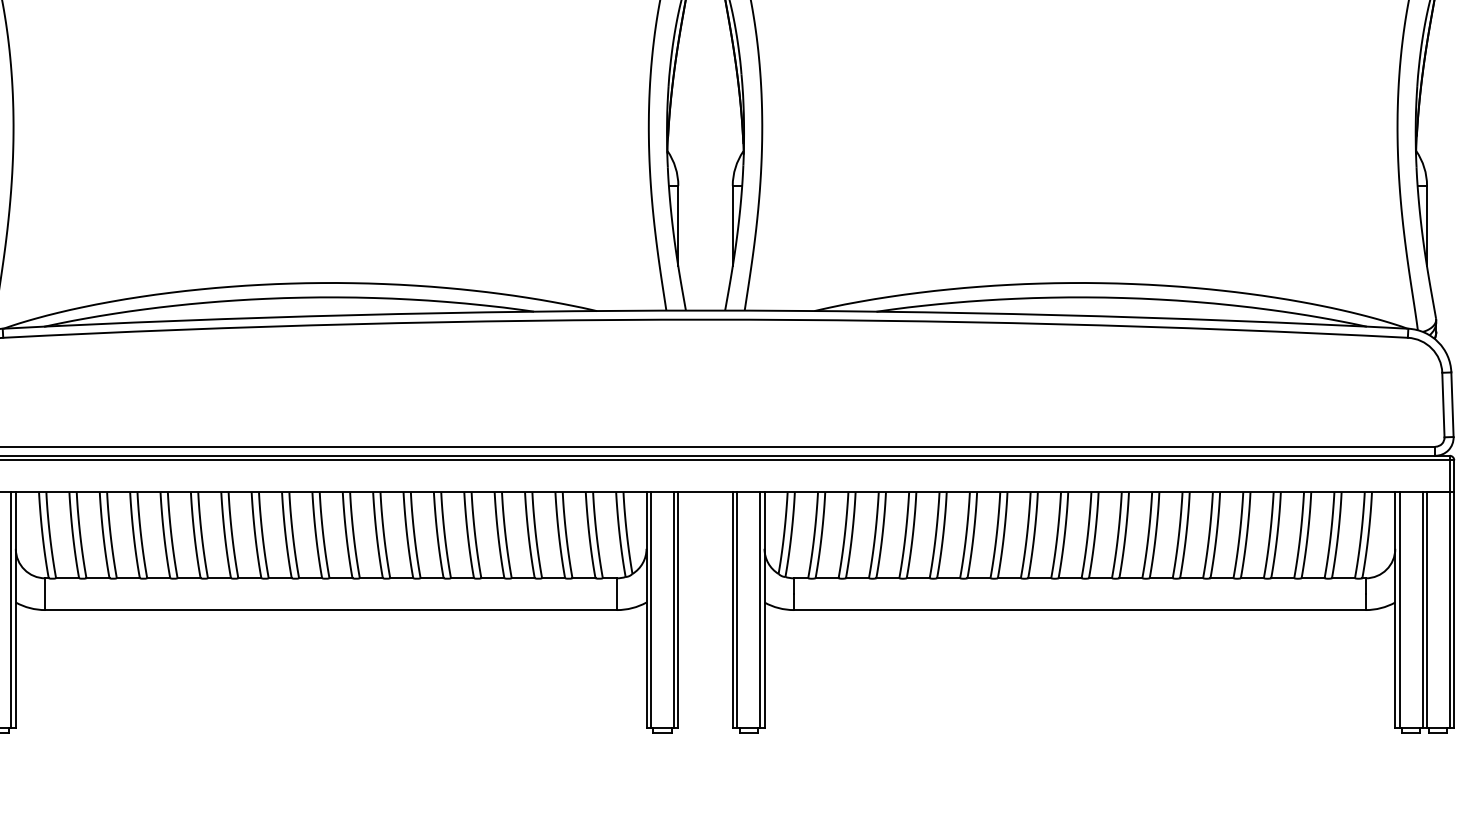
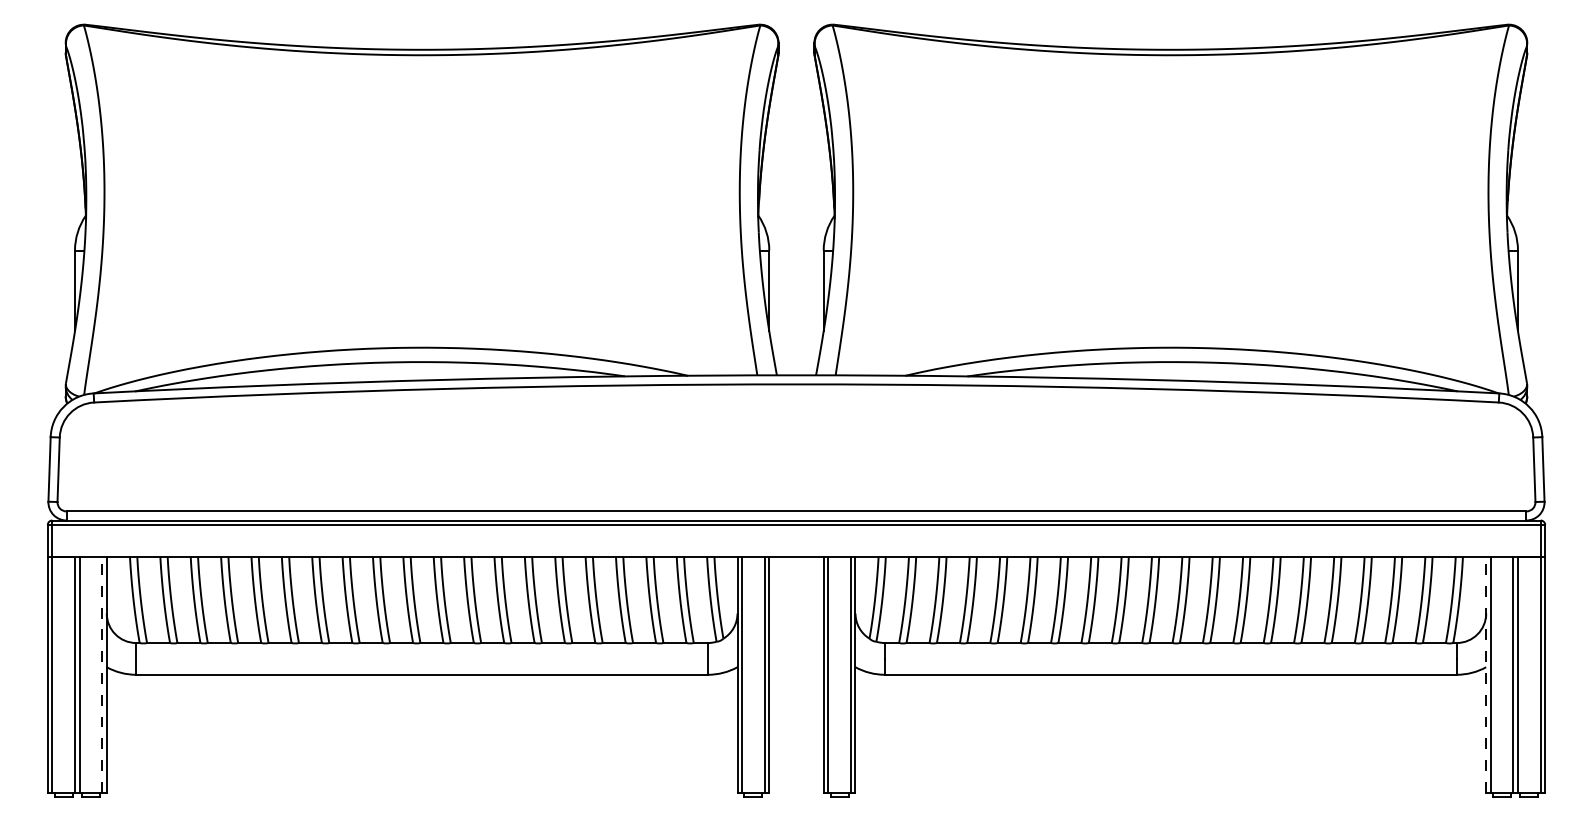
line: (11, 609) -> (102, 674), solid -> dashed
line: (1395, 609) -> (1486, 674), solid -> dashed

